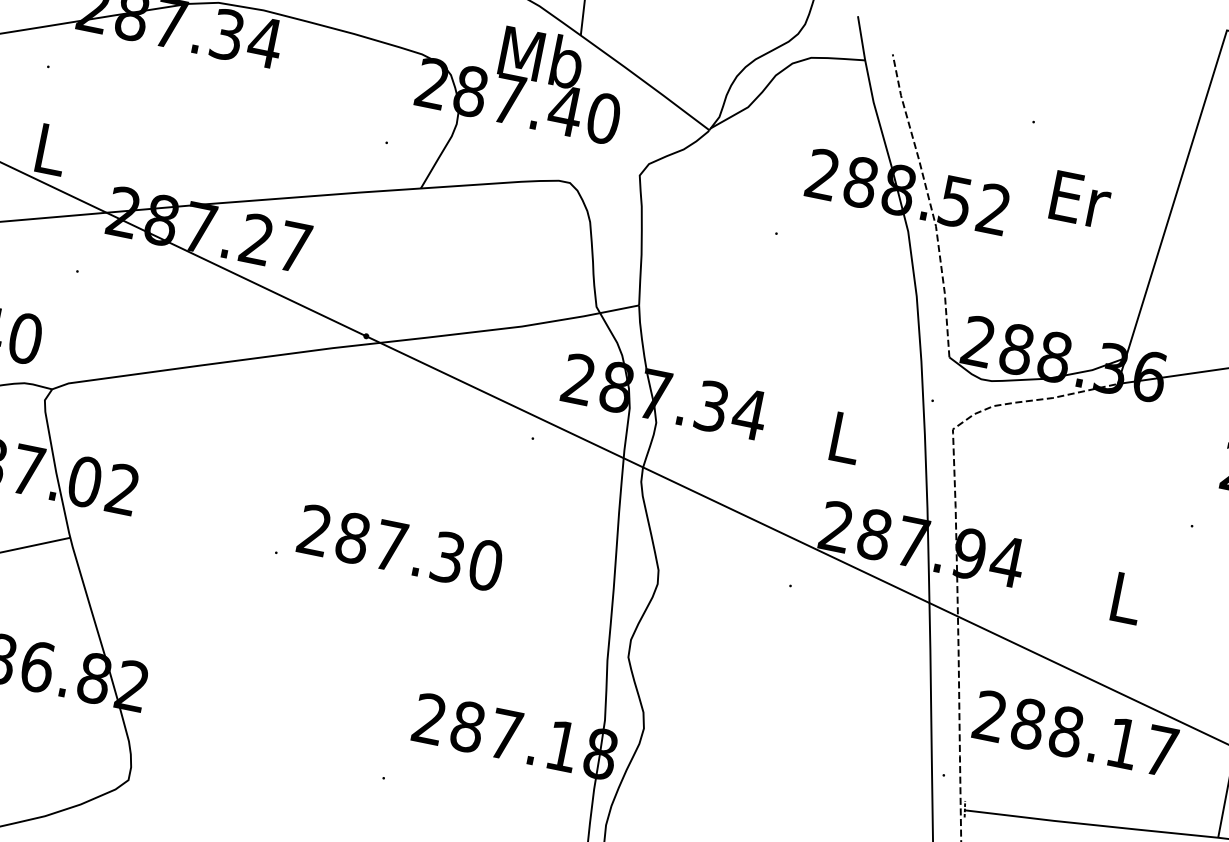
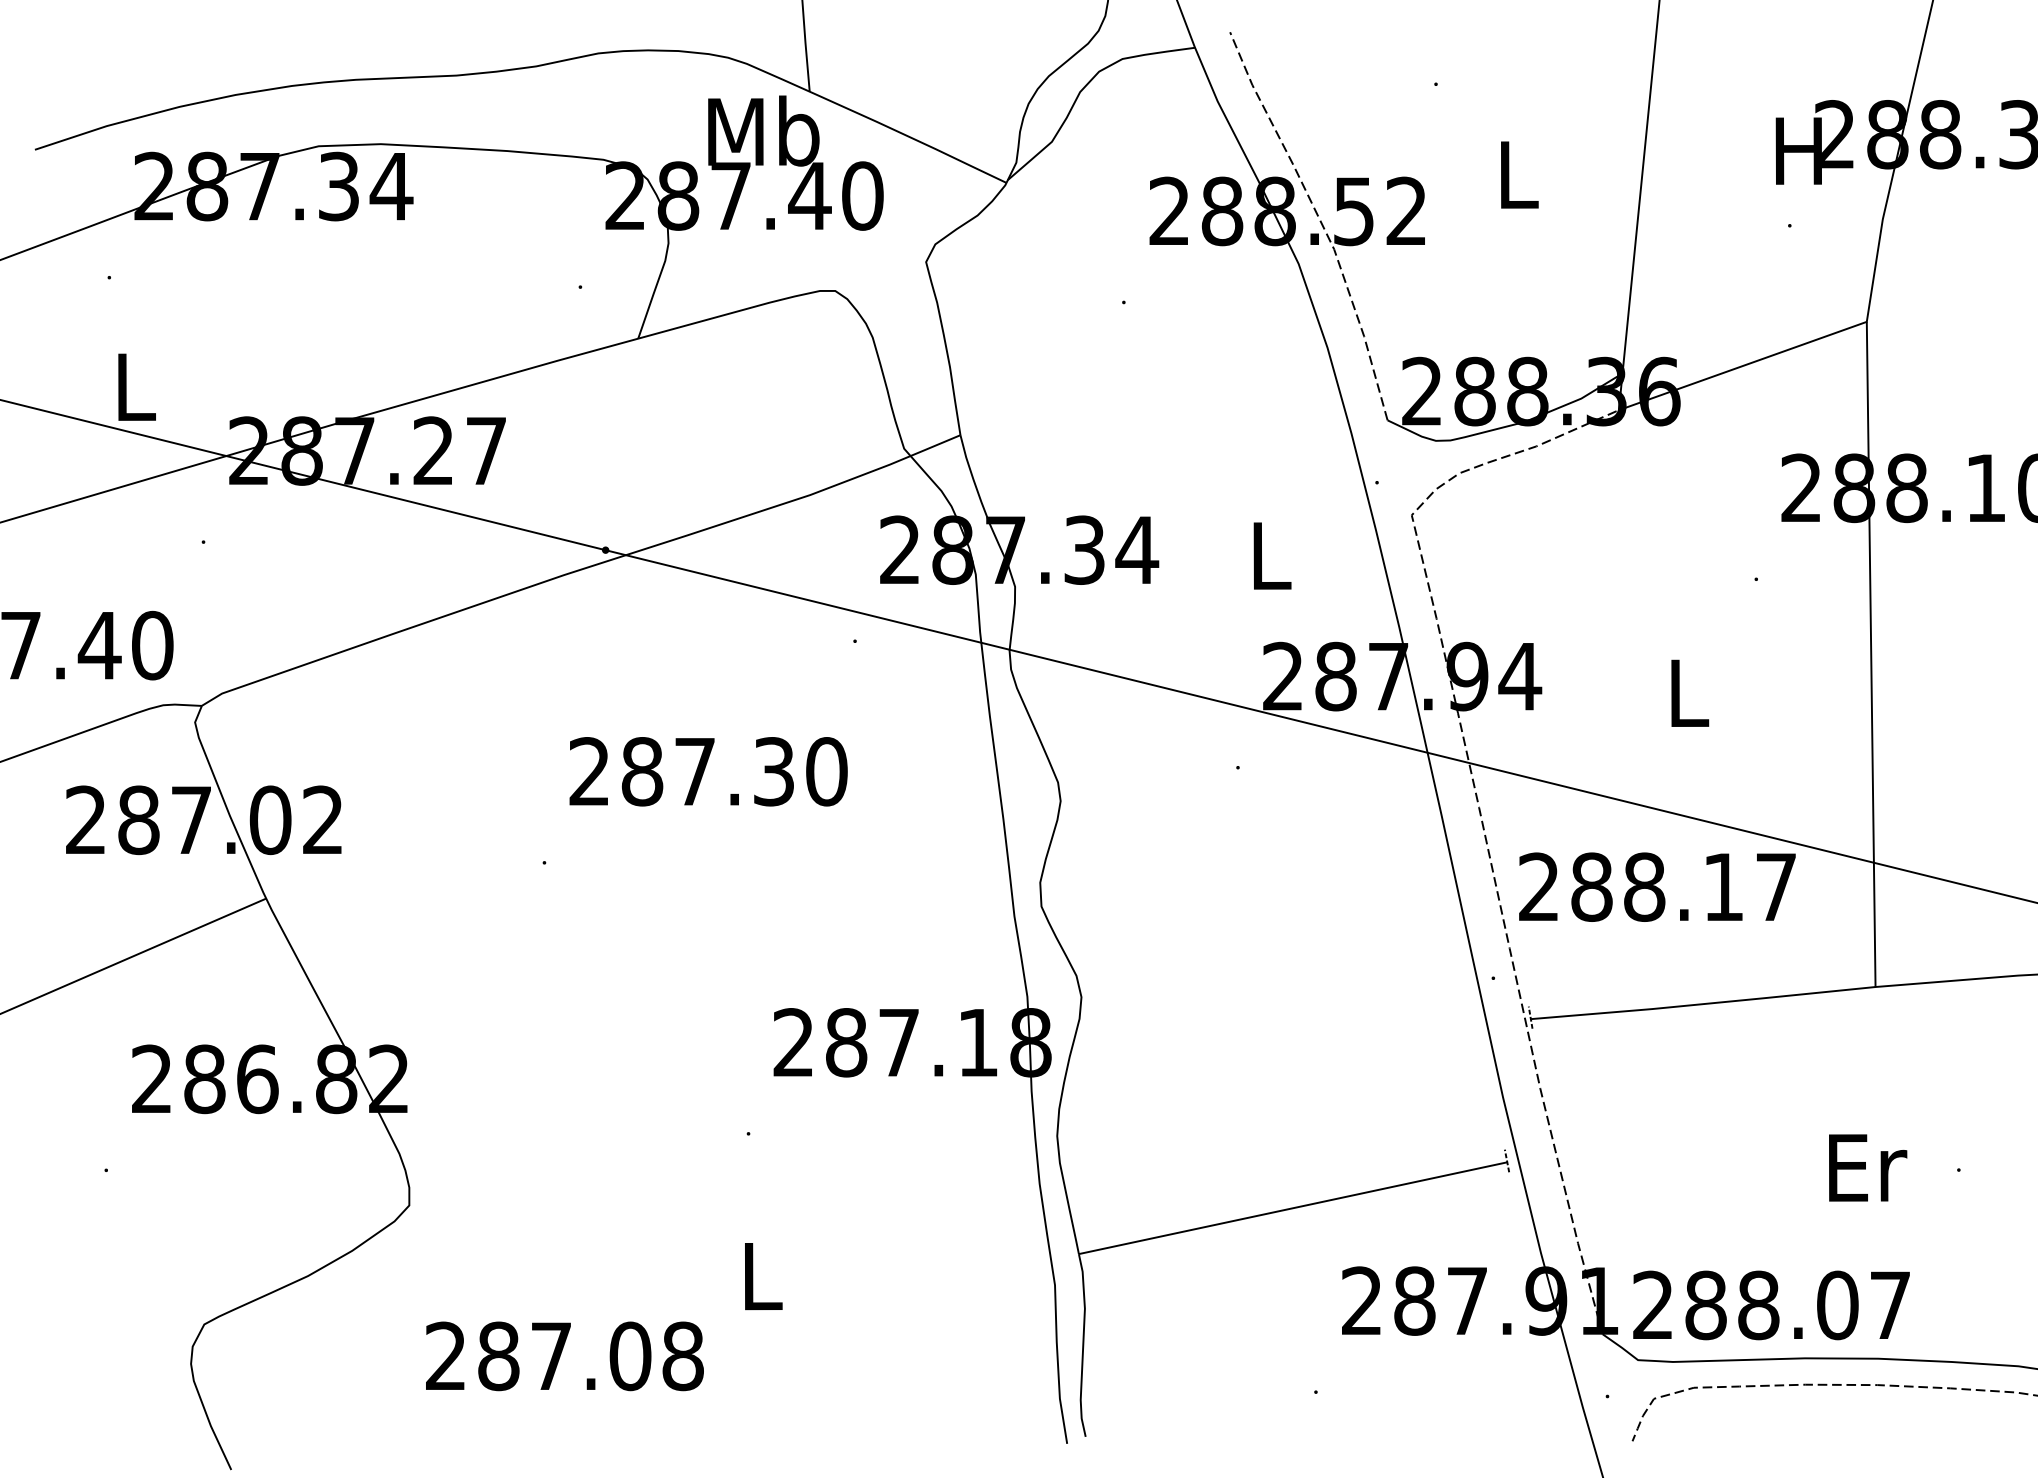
text: (1080, 199) -> (1519, 174), Er -> L
text: (400, 547) -> (708, 771), moved

